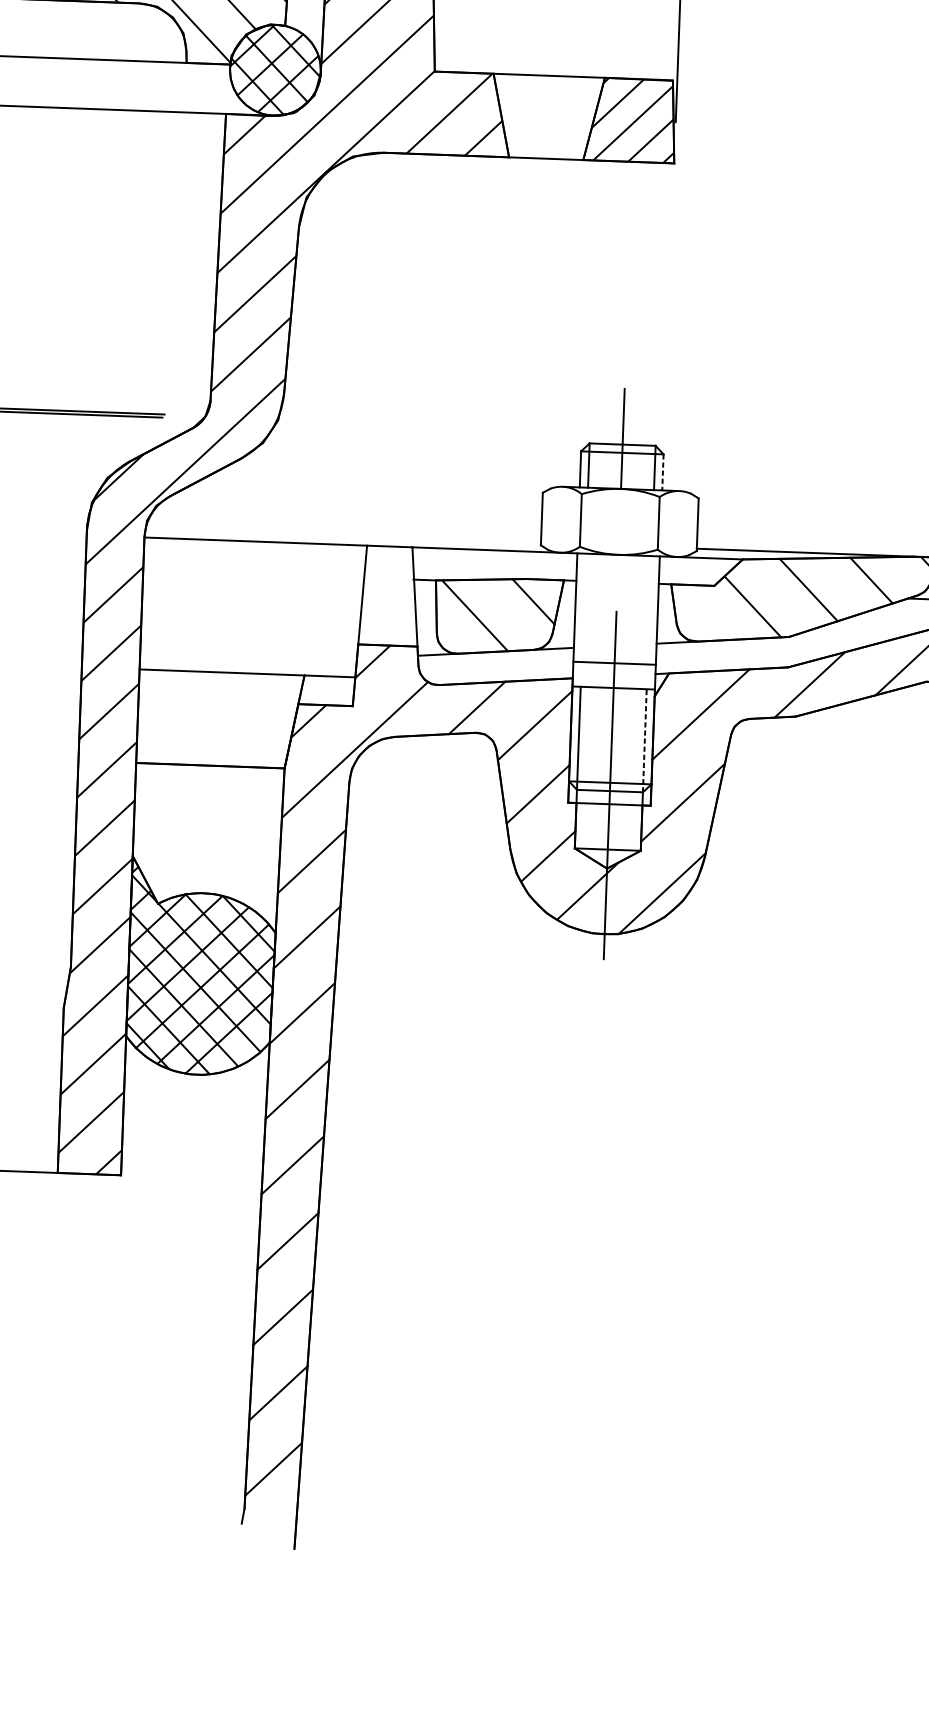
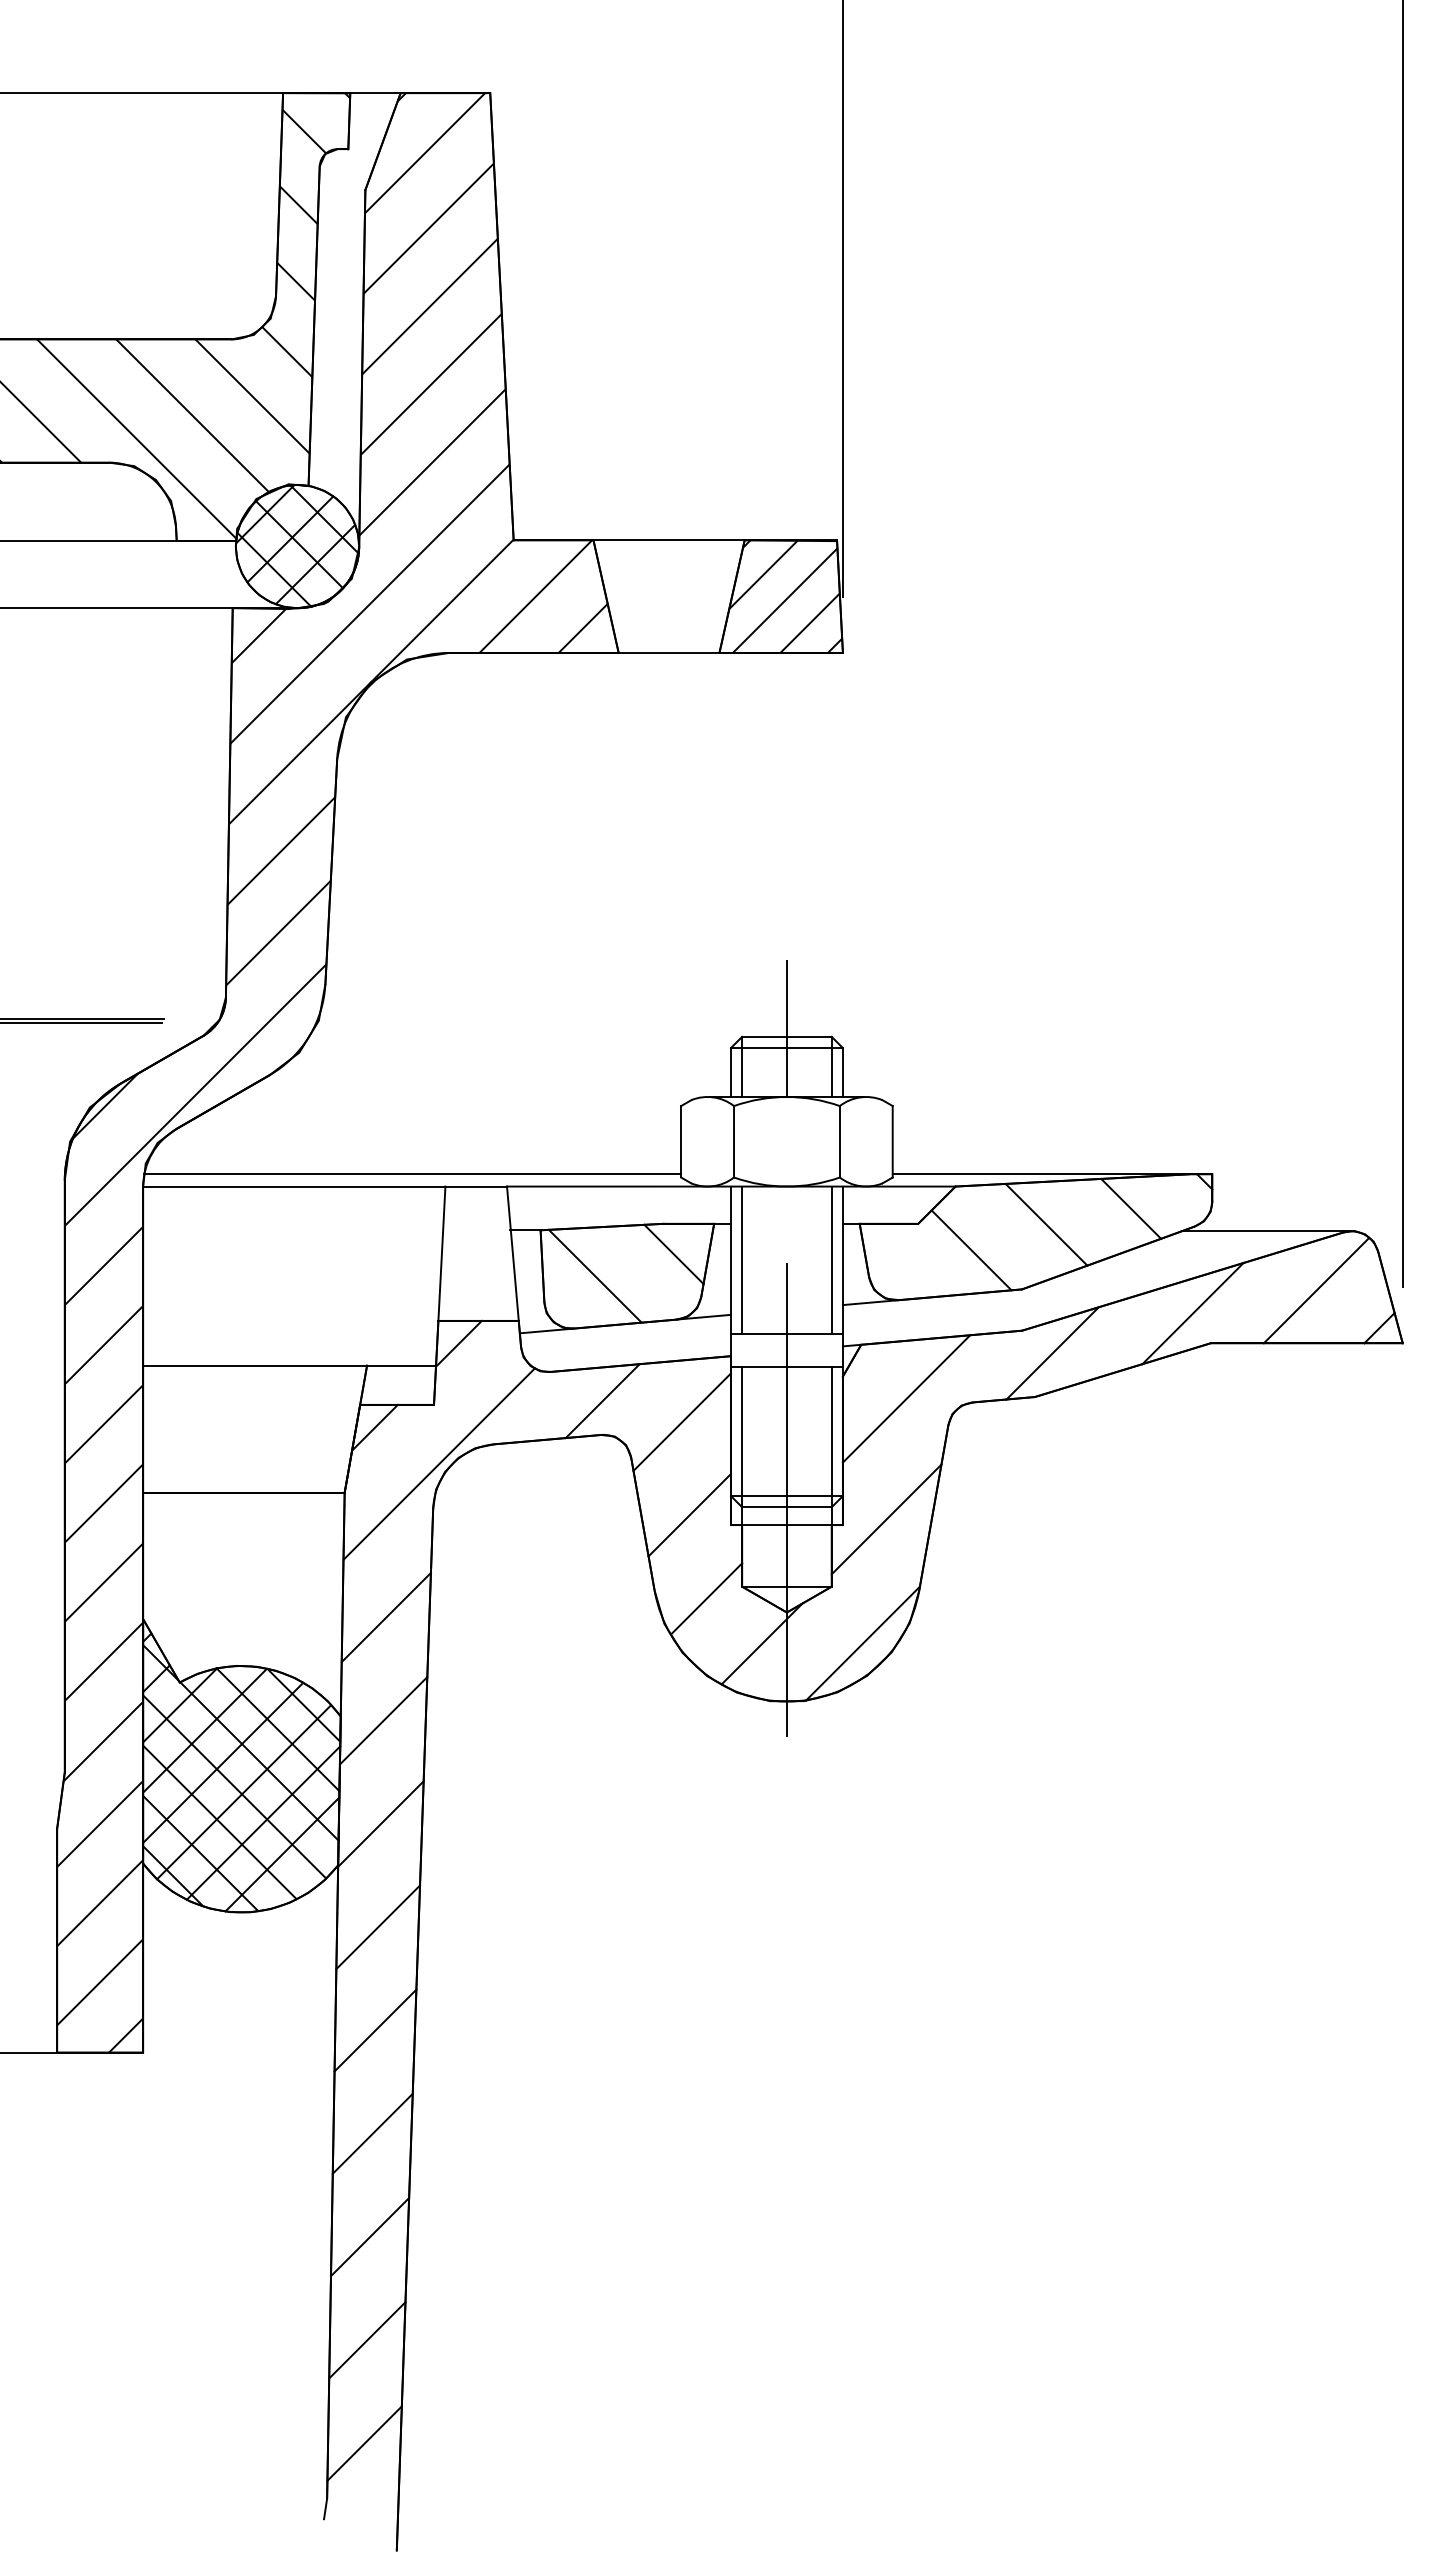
line: (662, 473) -> (842, 1073), dashed -> solid
line: (343, 535) -> (412, 1174), added
line: (583, 607) -> (742, 1259), added
line: (649, 609) -> (831, 1259), added
line: (644, 740) -> (831, 1437), dashed -> solid

